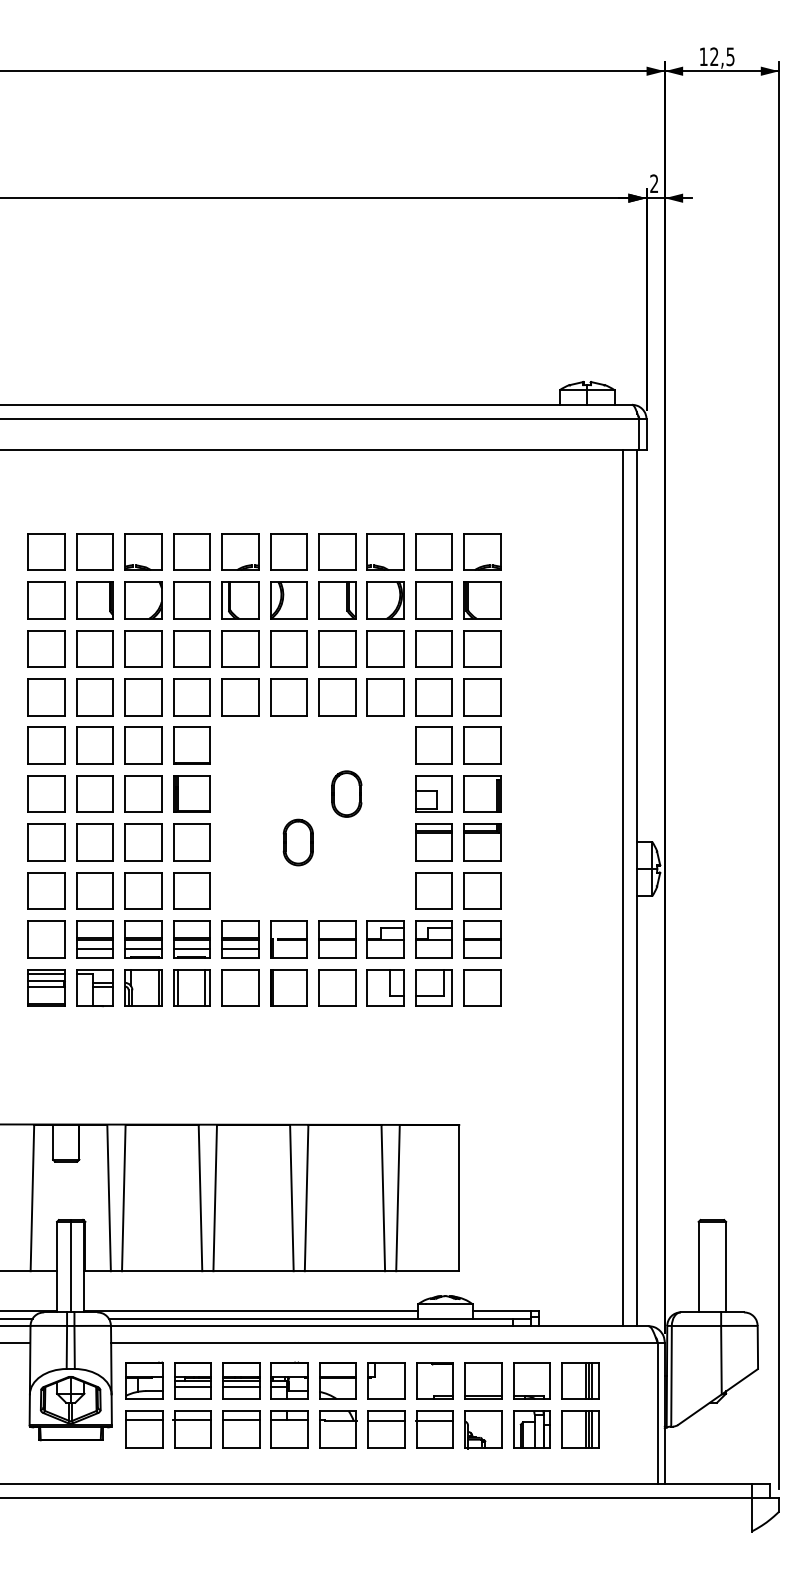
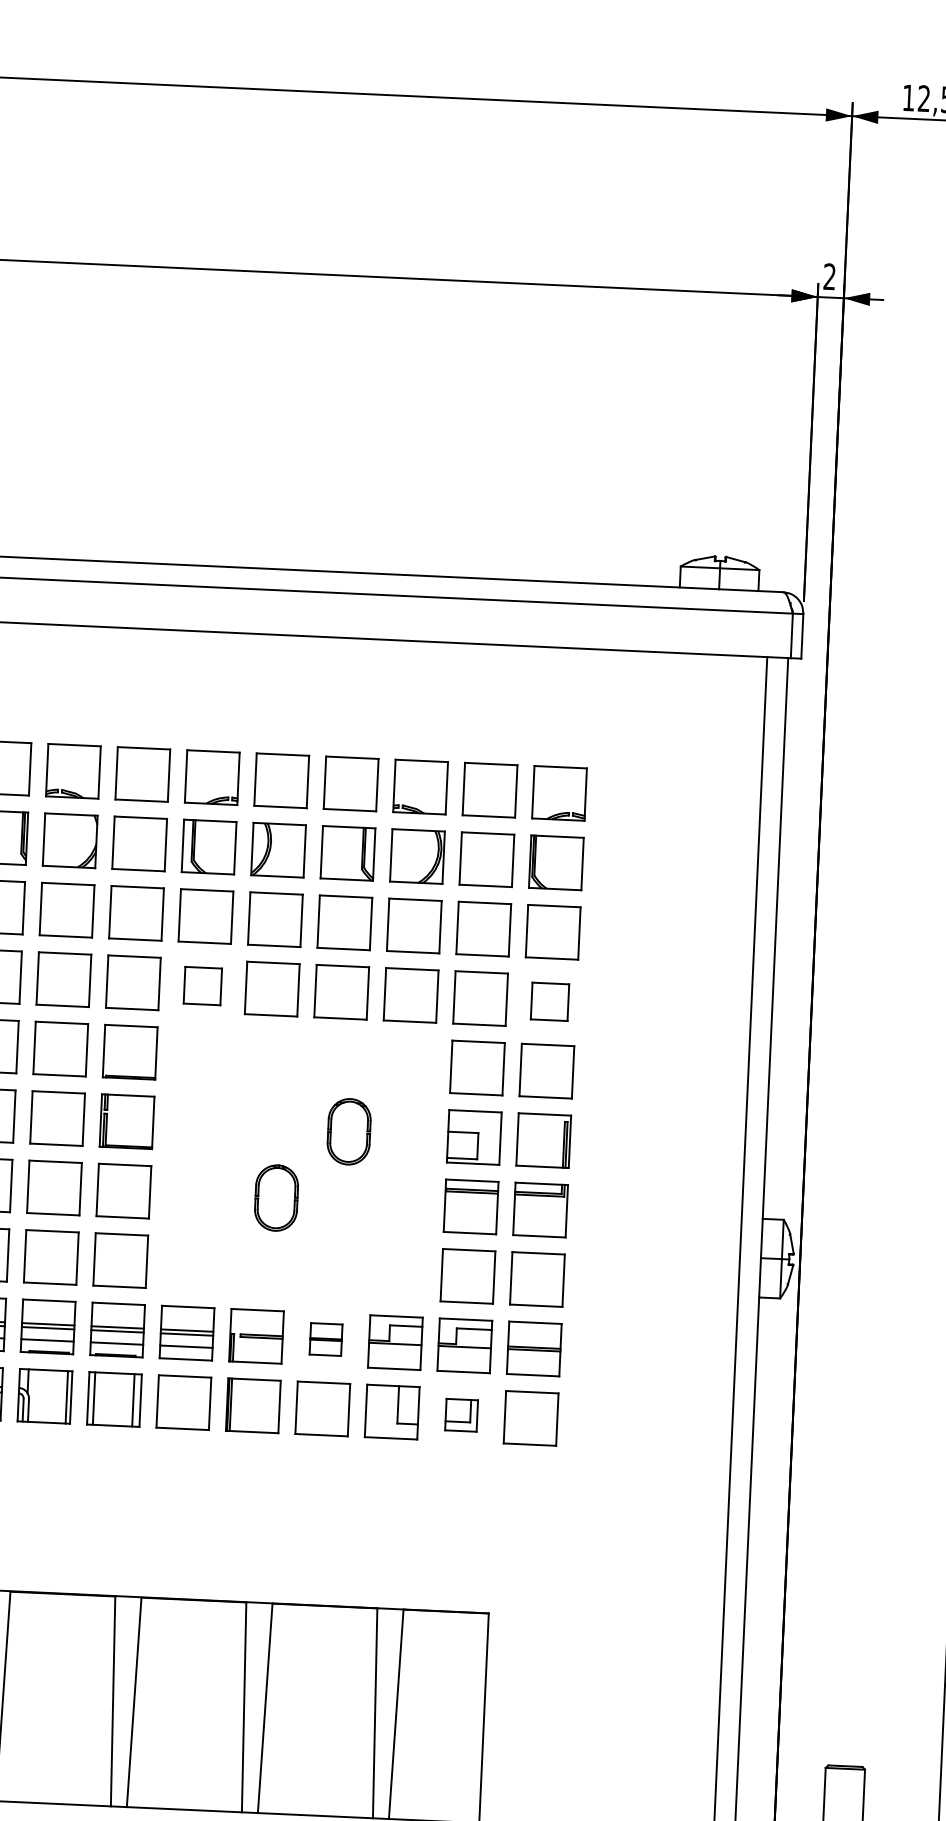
part: (240, 697) -> (203, 986), size x0.7
part: (482, 697) -> (549, 1002), size x0.7
part: (337, 939) -> (326, 1339), size x0.6
part: (433, 987) -> (460, 1414), size x0.6

